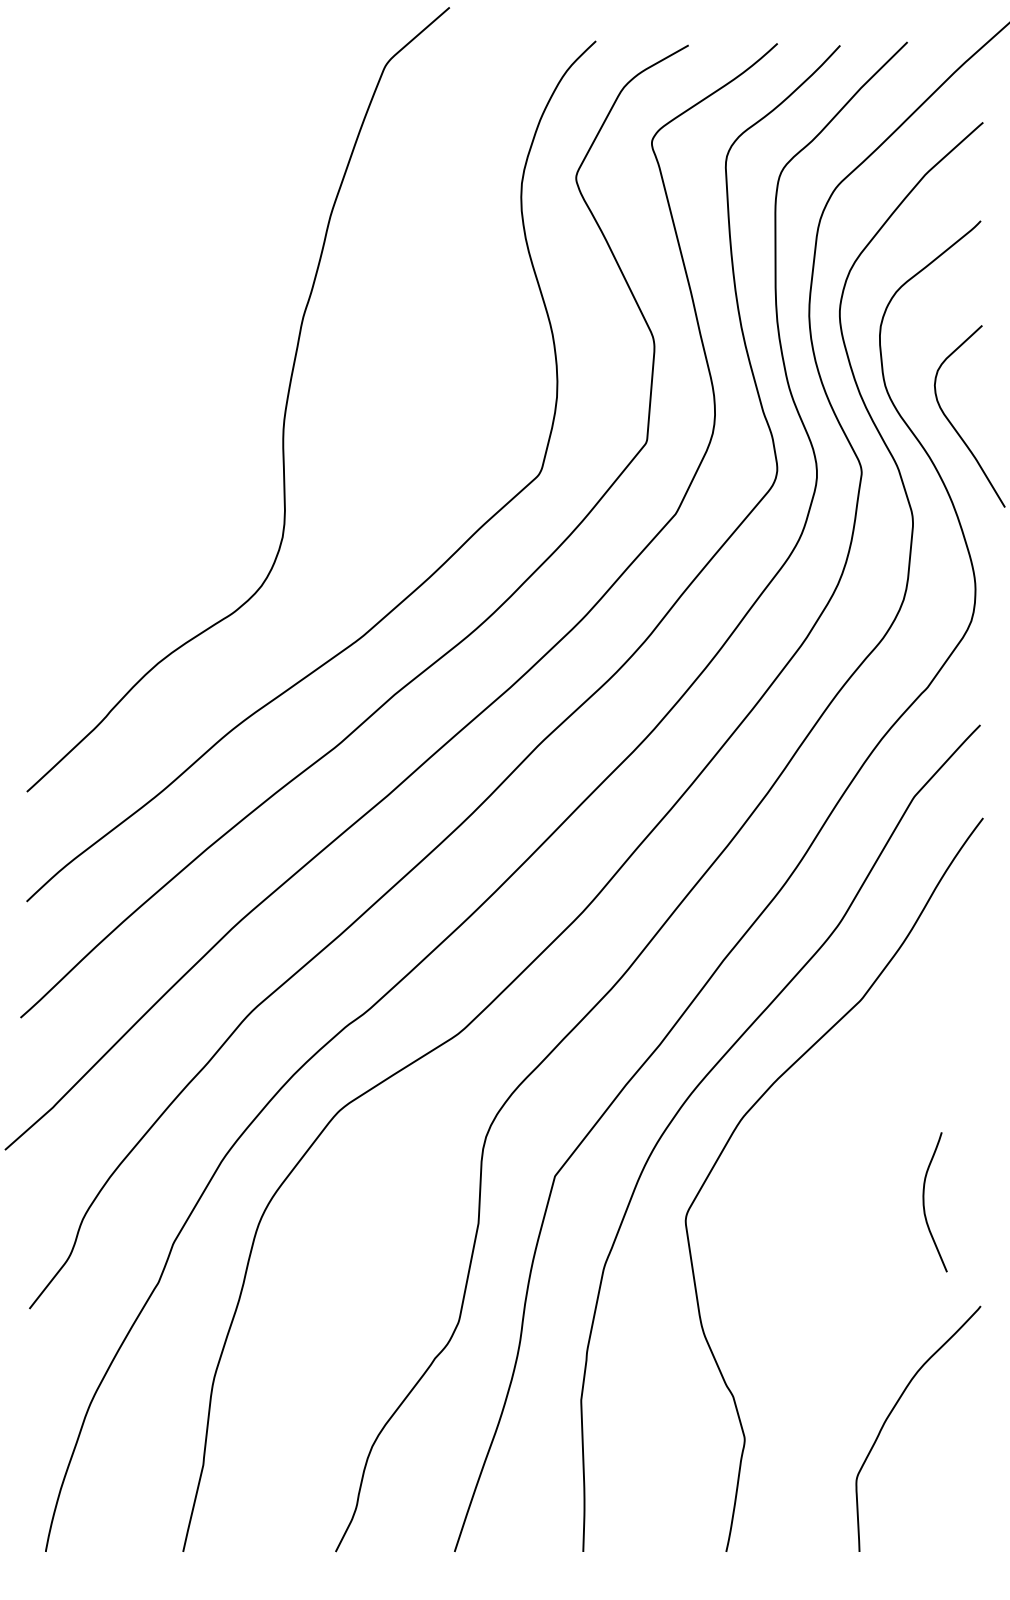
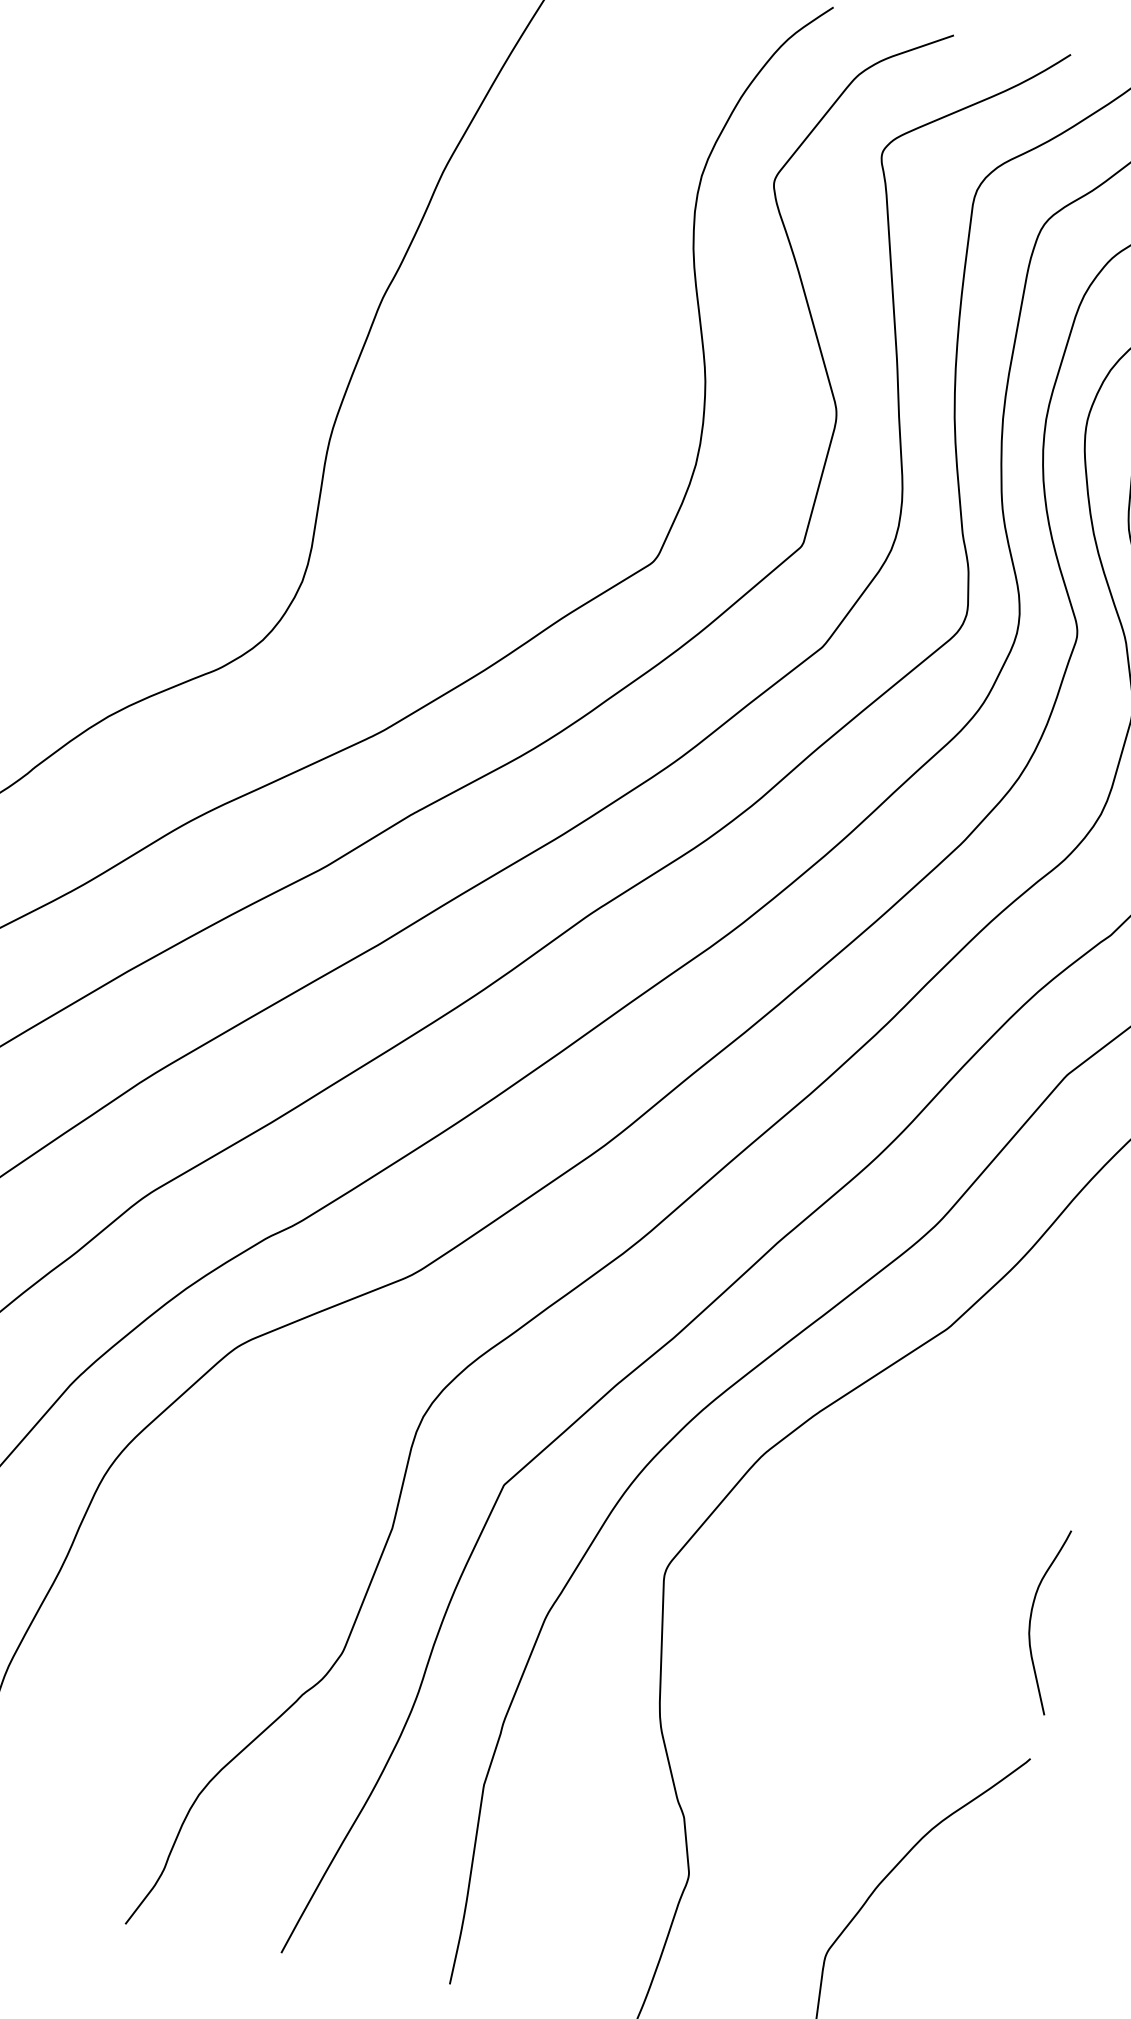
curve: (924, 1202) -> (1031, 1618), moved

